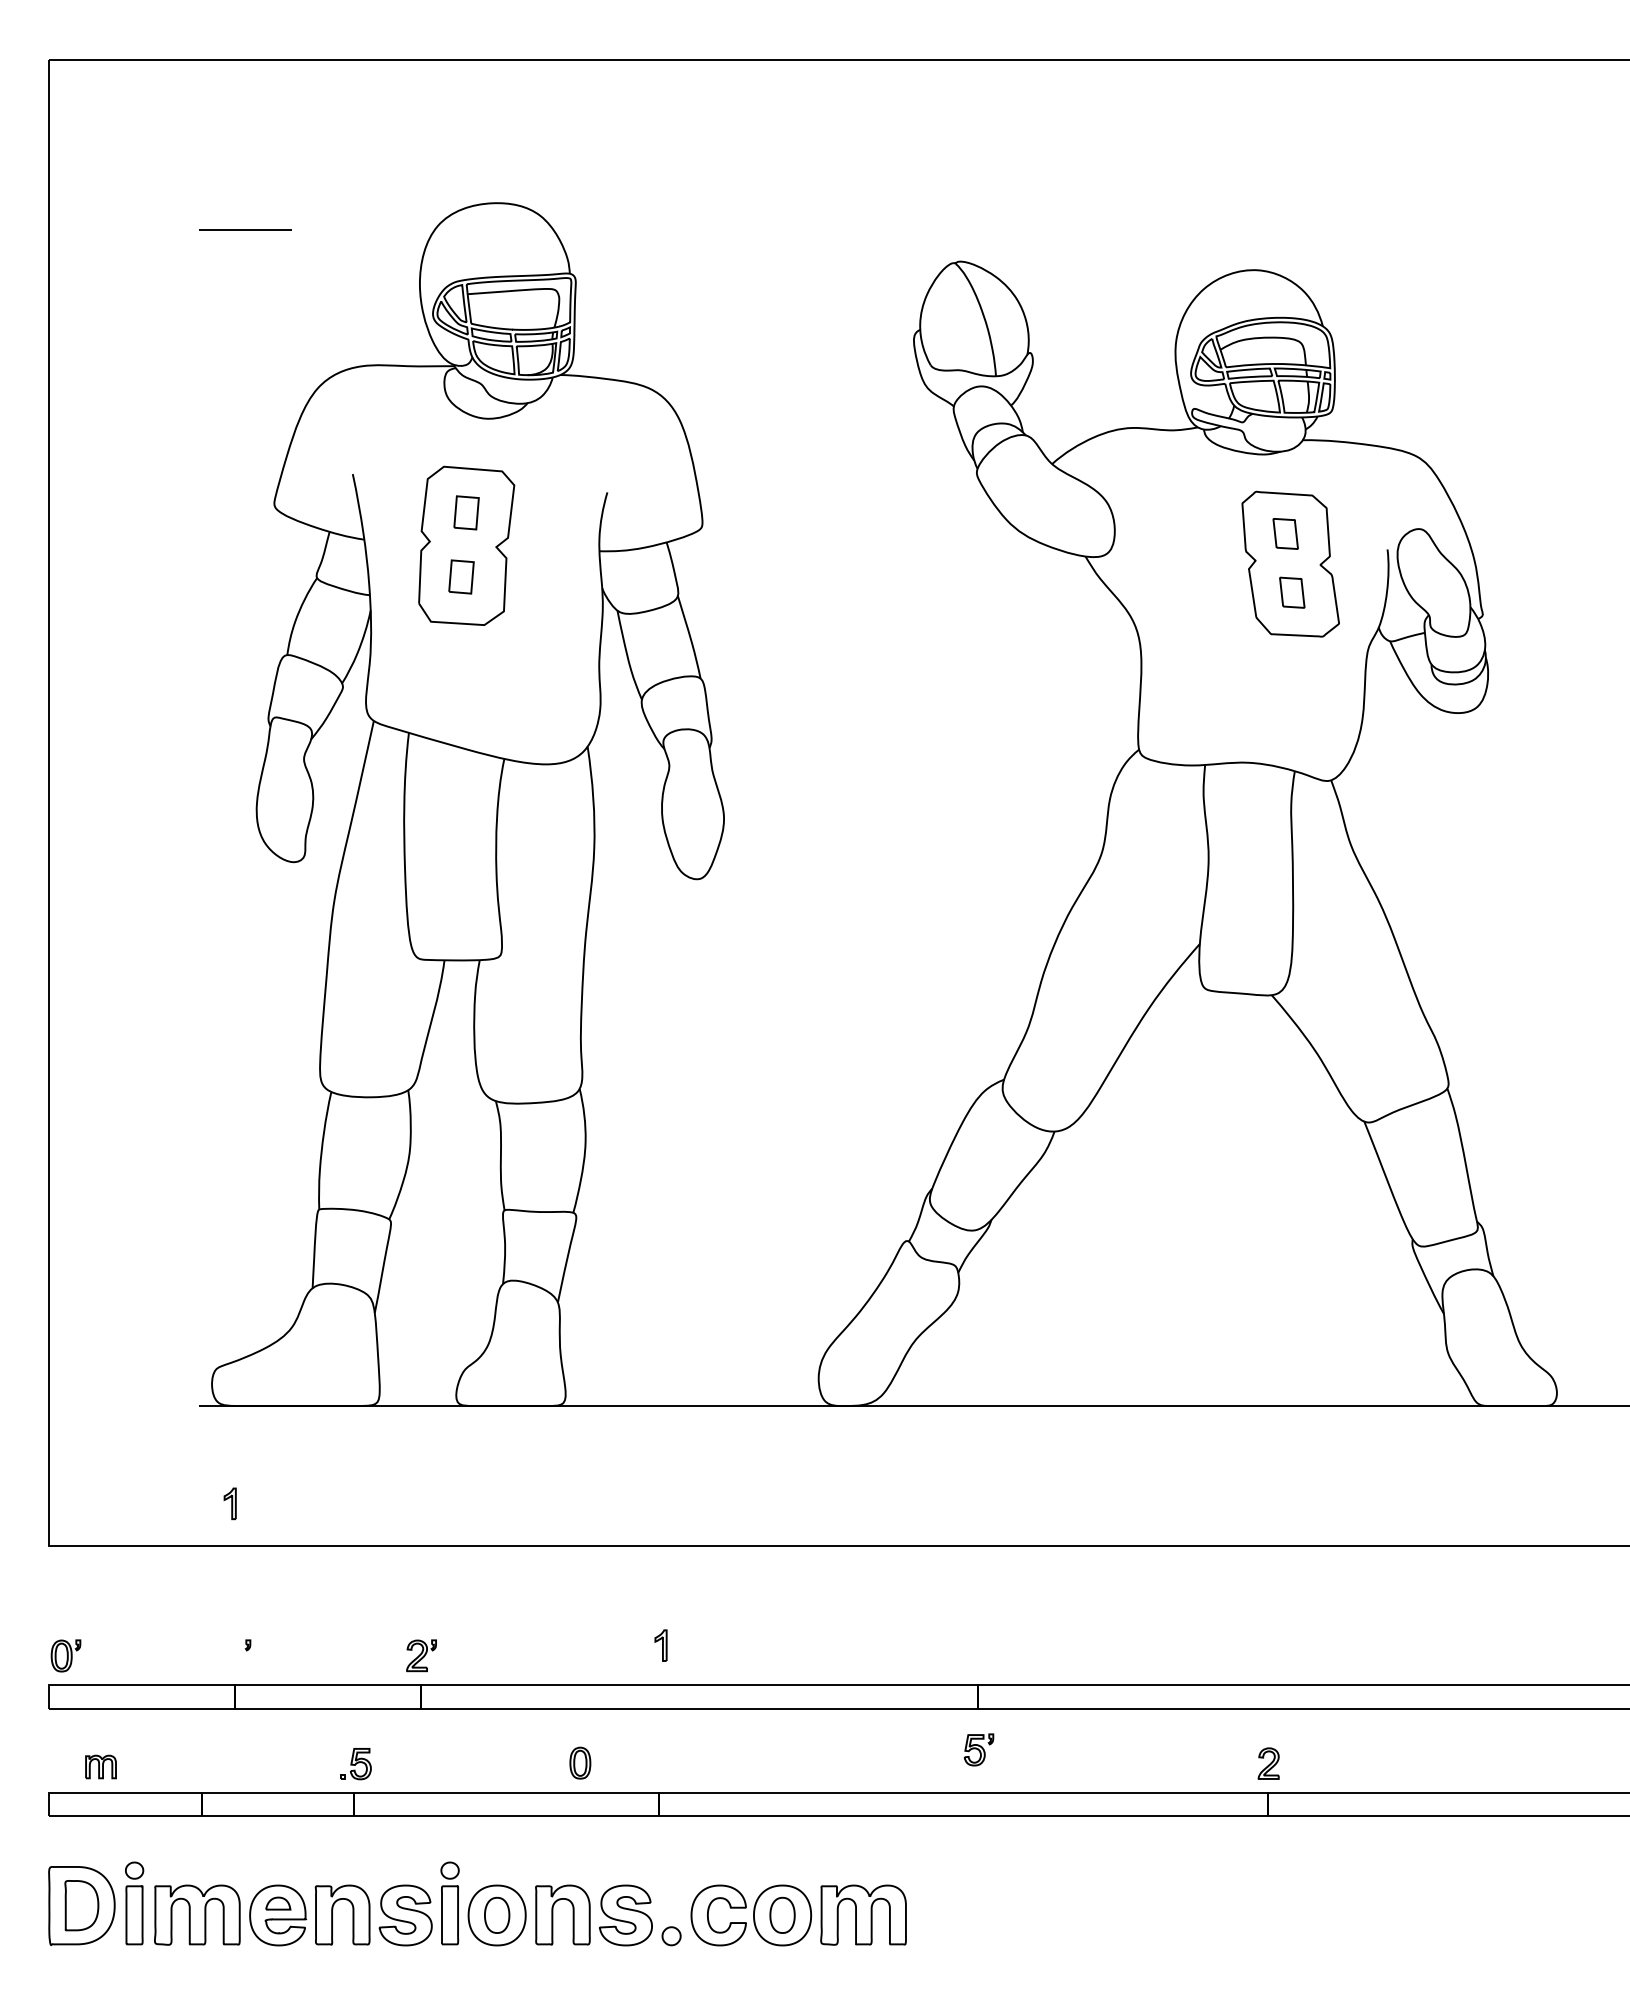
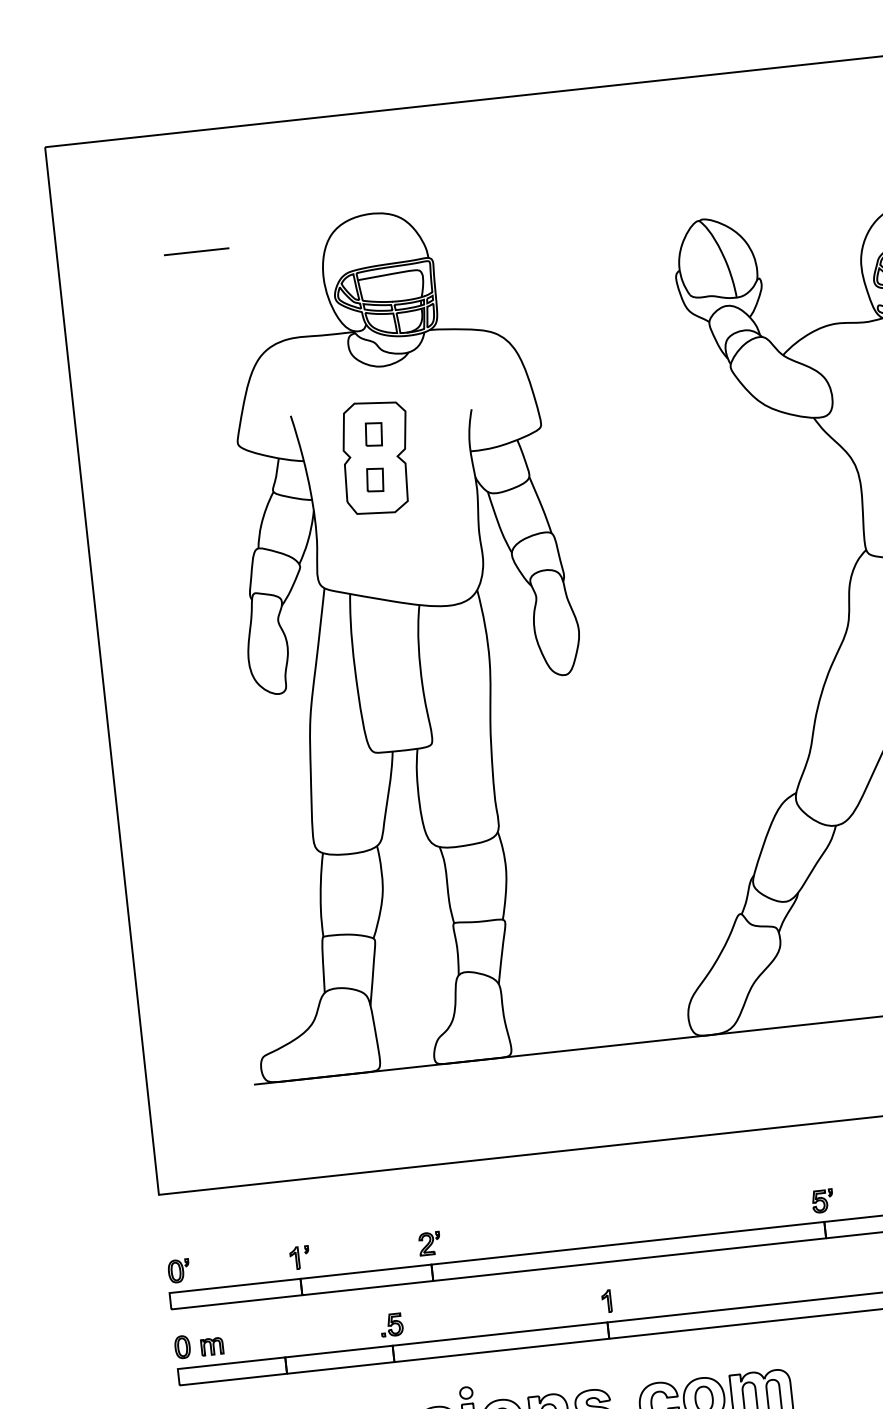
part: (229, 1503) -> (294, 1258), moved
part: (660, 1645) -> (606, 1301), moved
part: (978, 1749) -> (822, 1200), moved
part: (580, 1762) -> (182, 1346), moved

